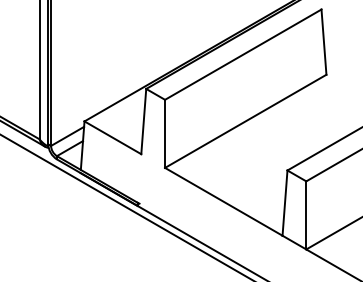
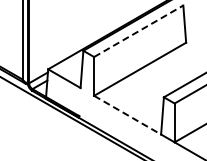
line: (244, 55) -> (139, 31), solid -> dashed
line: (223, 202) -> (127, 115), solid -> dashed

